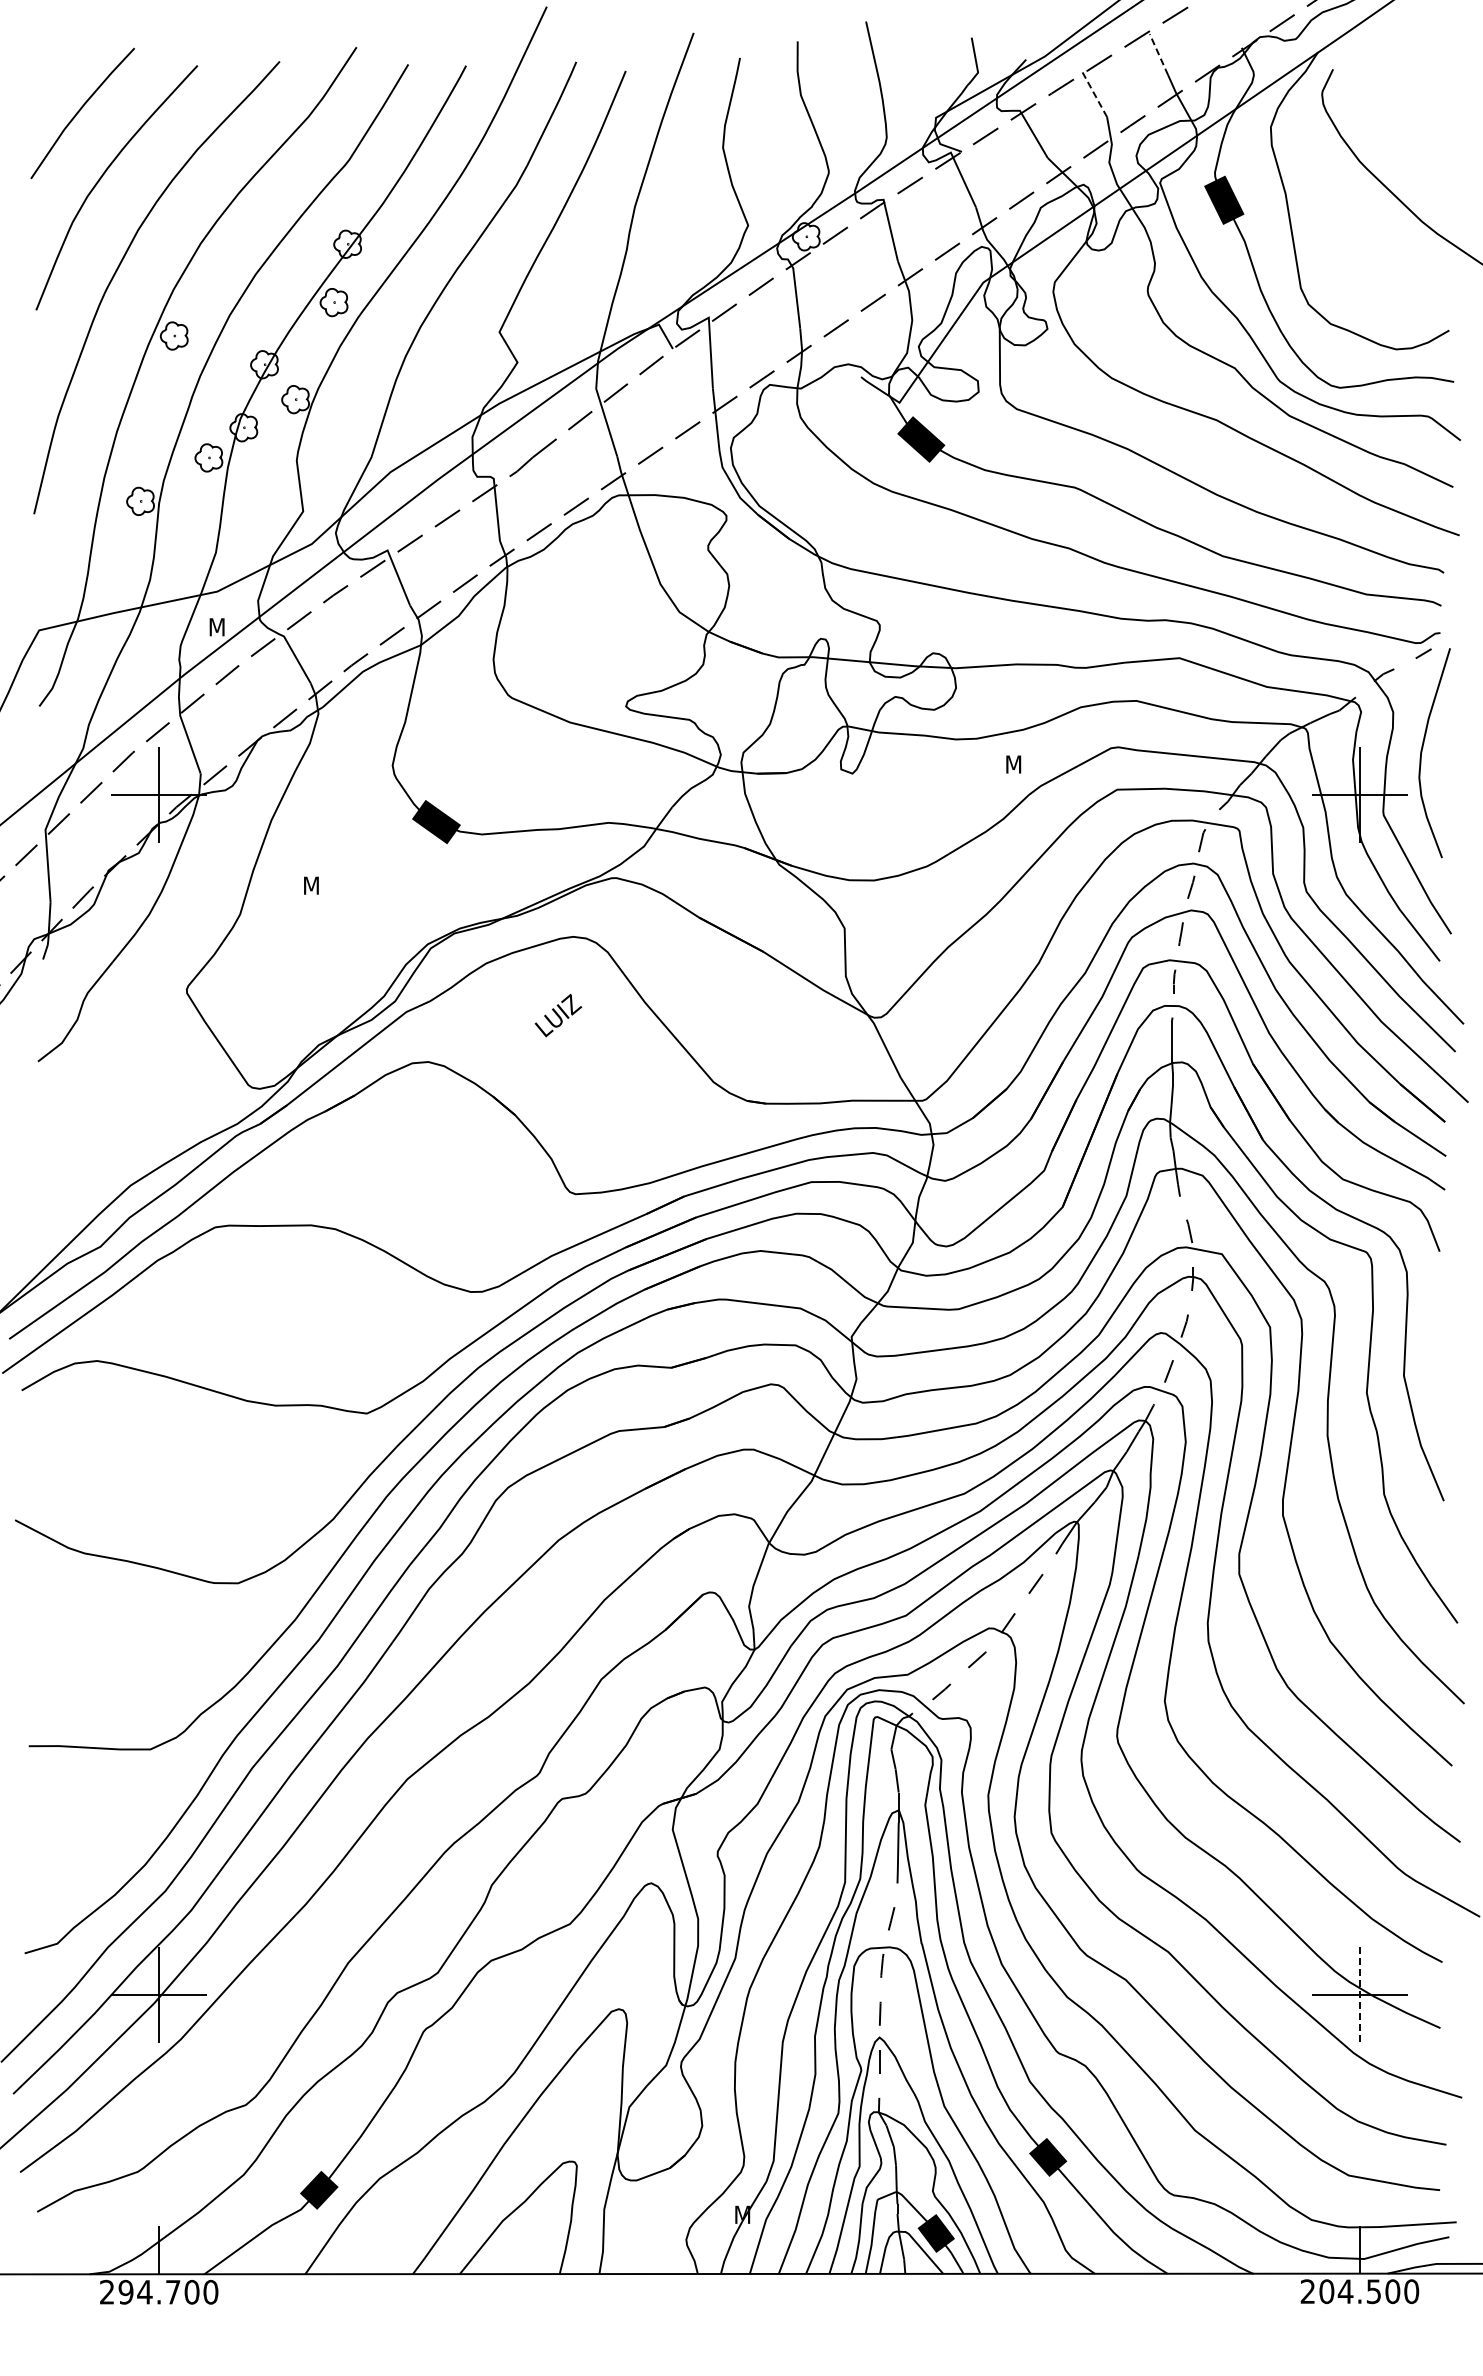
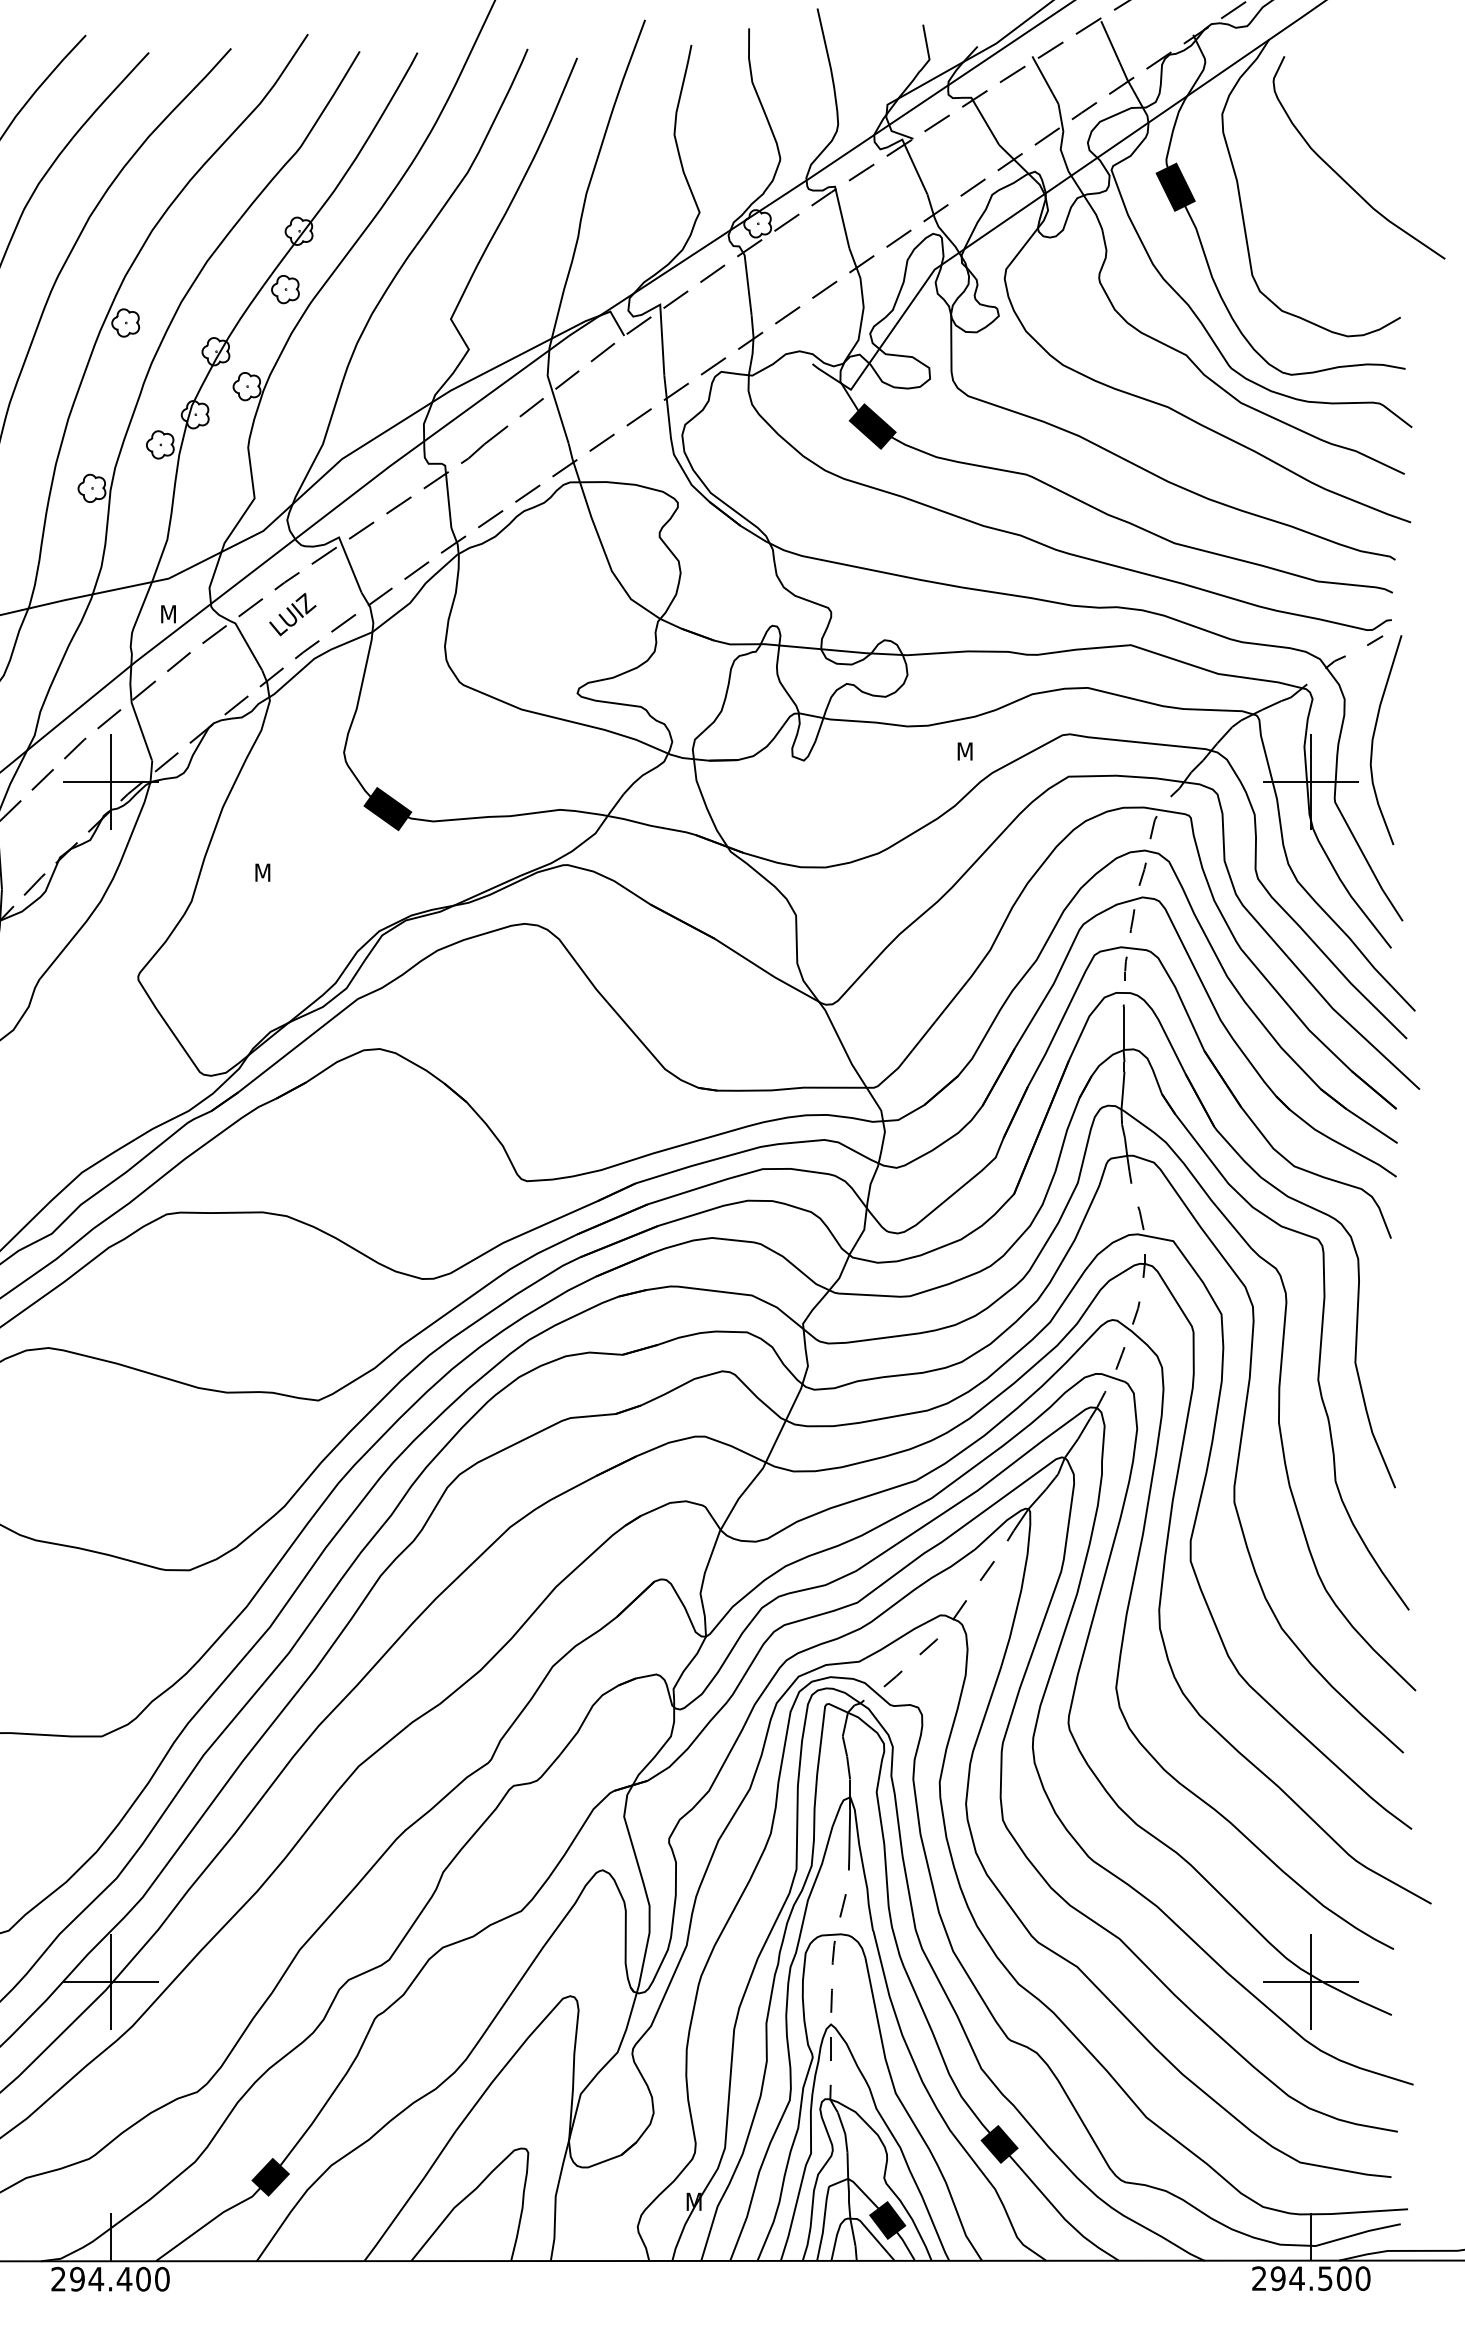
line: (1158, 54) -> (1109, 41), dashed -> solid
line: (1093, 92) -> (1044, 79), dashed -> solid
text: (558, 1015) -> (292, 614), moved
line: (1359, 1995) -> (1310, 1982), dashed -> solid
text: (1326, 2291) -> (1277, 2278), 204.500 -> 294.500
text: (172, 2292) -> (123, 2279), 294.700 -> 294.400

